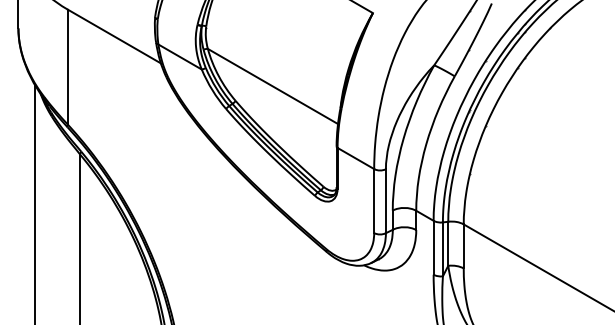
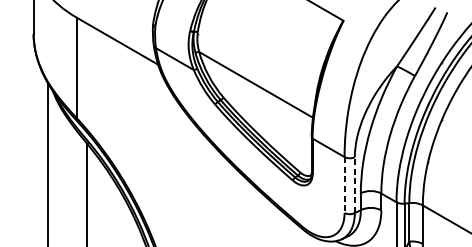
line: (374, 201) -> (344, 185), solid -> dashed
line: (385, 201) -> (354, 185), solid -> dashed

